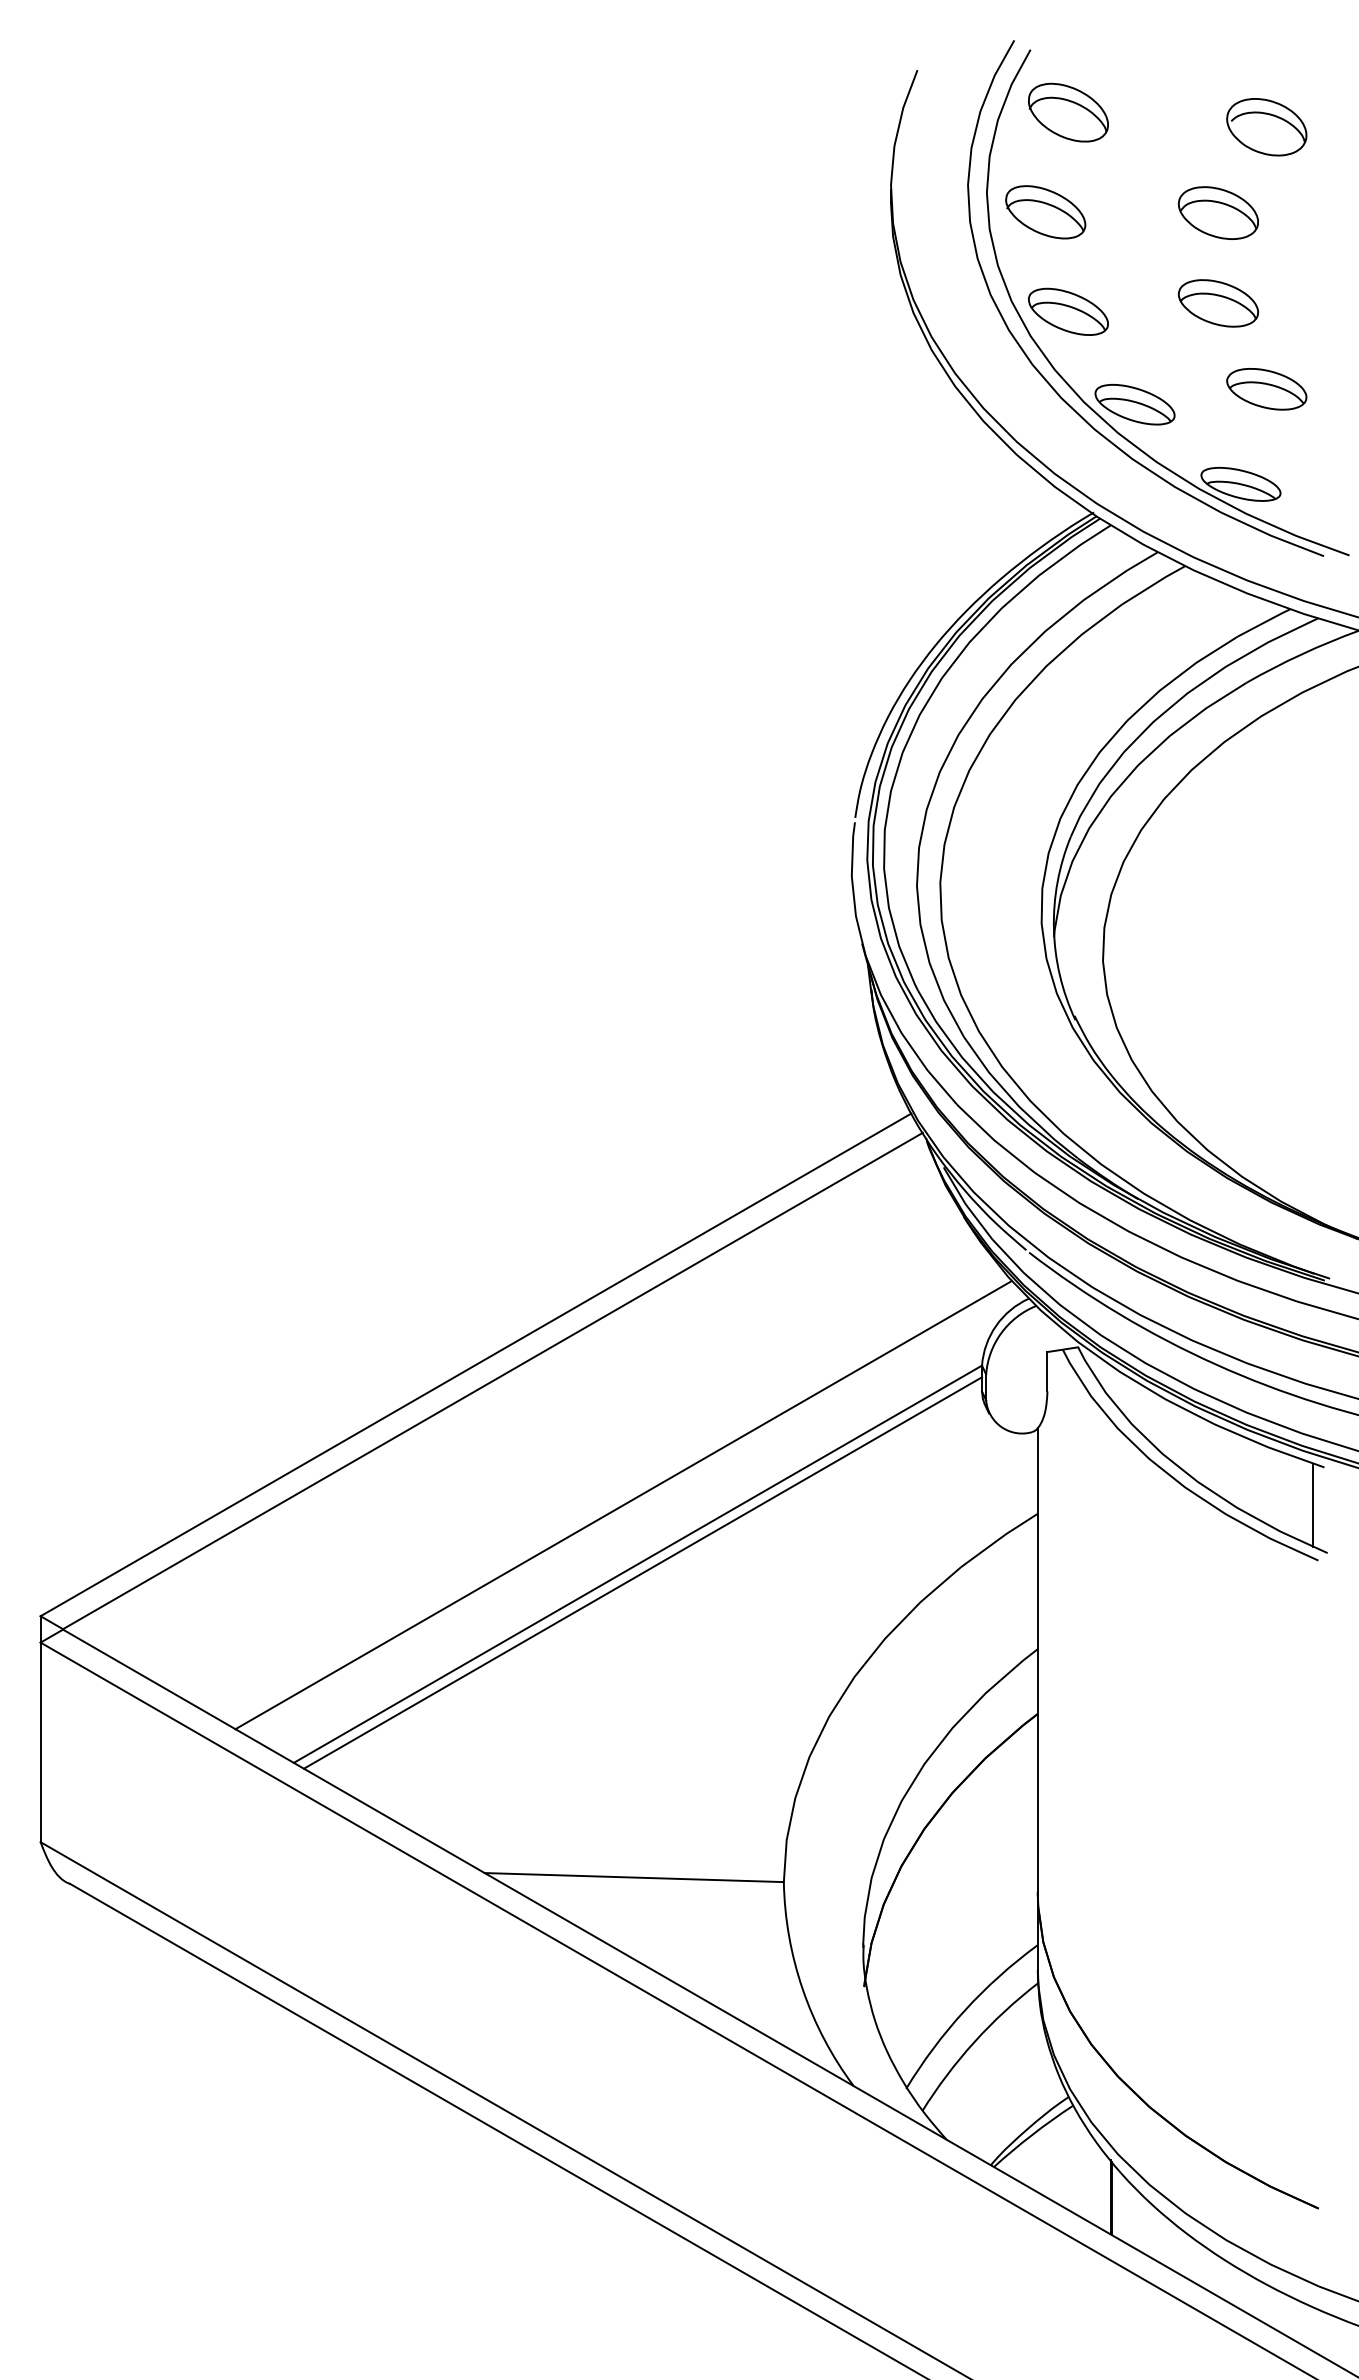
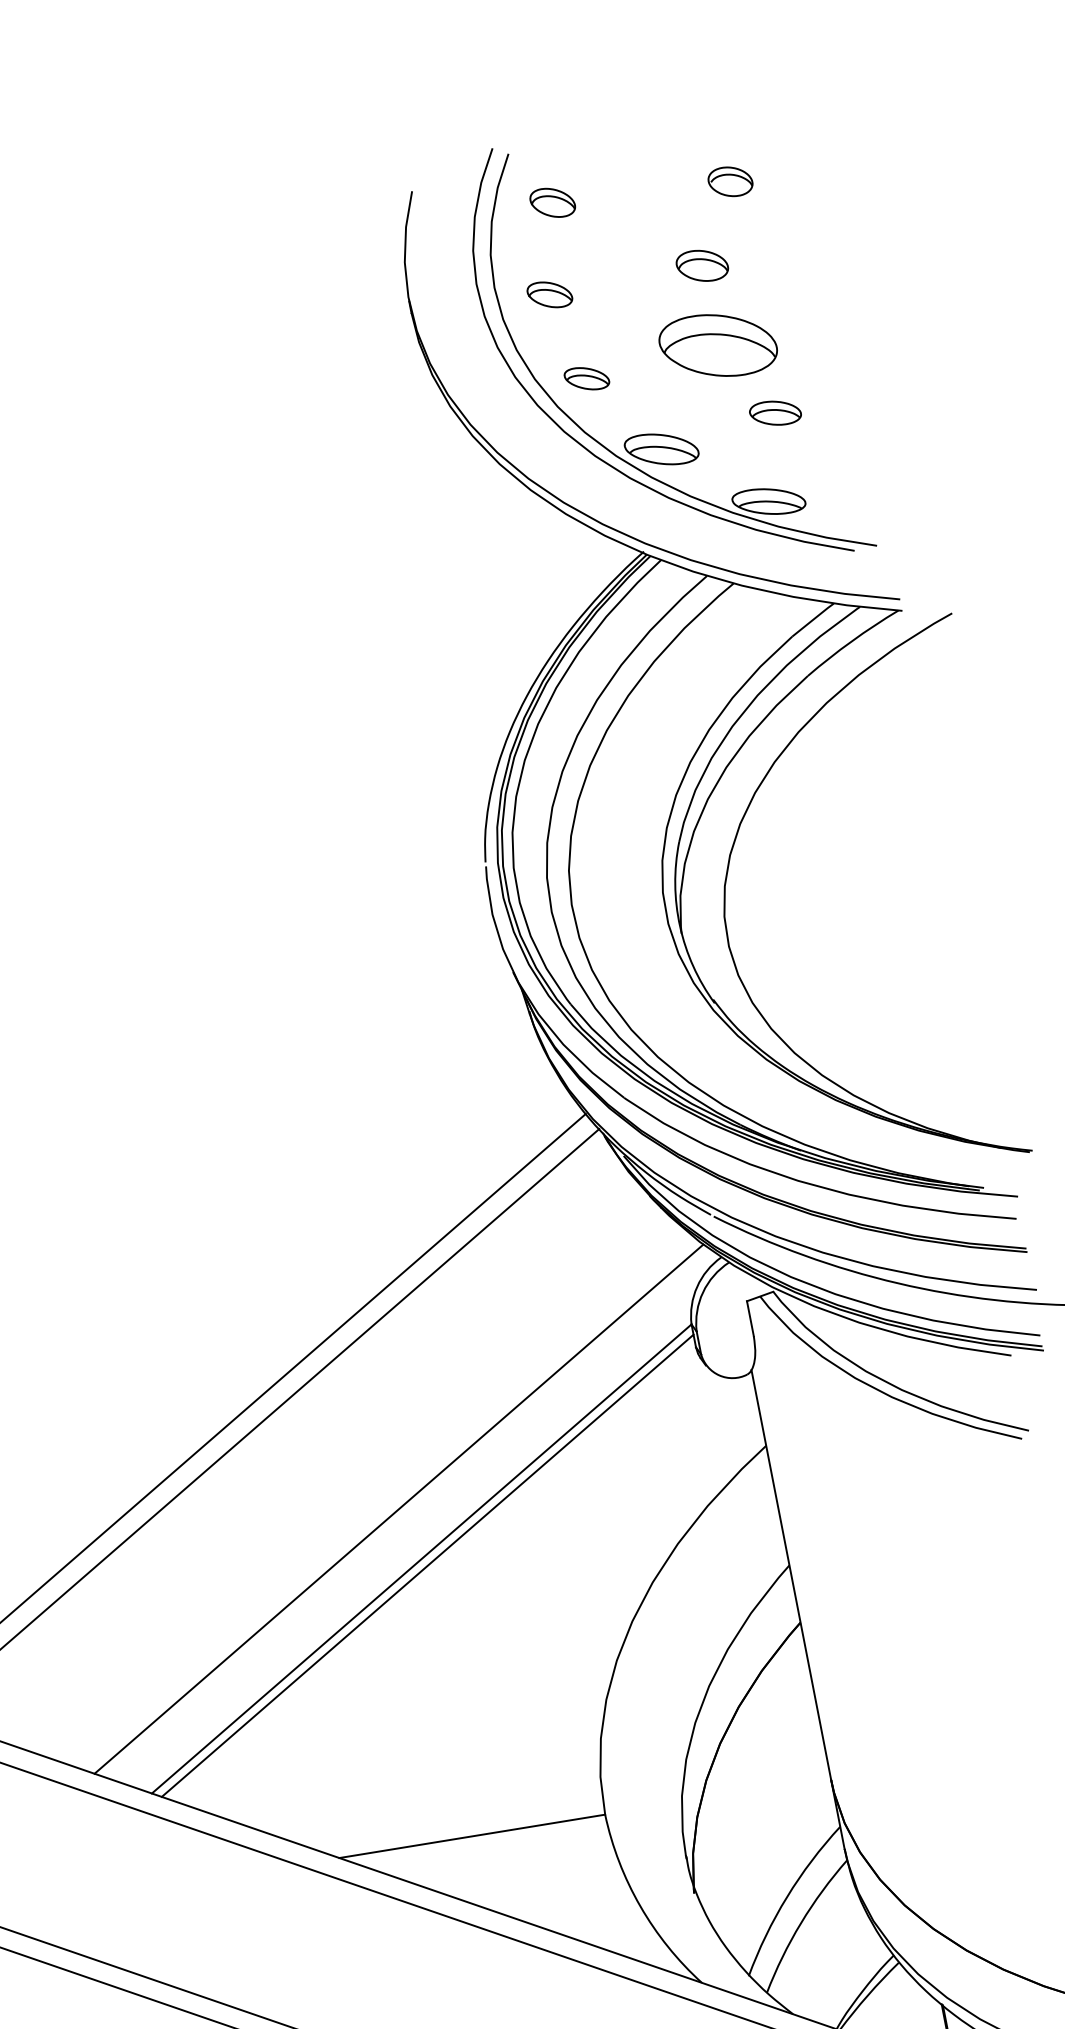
part: (1068, 112) -> (552, 202), size x0.6
part: (1266, 127) -> (730, 182), size x0.6
part: (1045, 212) -> (549, 295), size x0.6
part: (1217, 212) -> (701, 265), size x0.7
part: (1217, 303) -> (717, 345), size x1.6
part: (1068, 311) -> (586, 378), size x0.6
part: (1266, 389) -> (775, 413), size x0.7
line: (1313, 1505) -> (1008, 1391), removed

